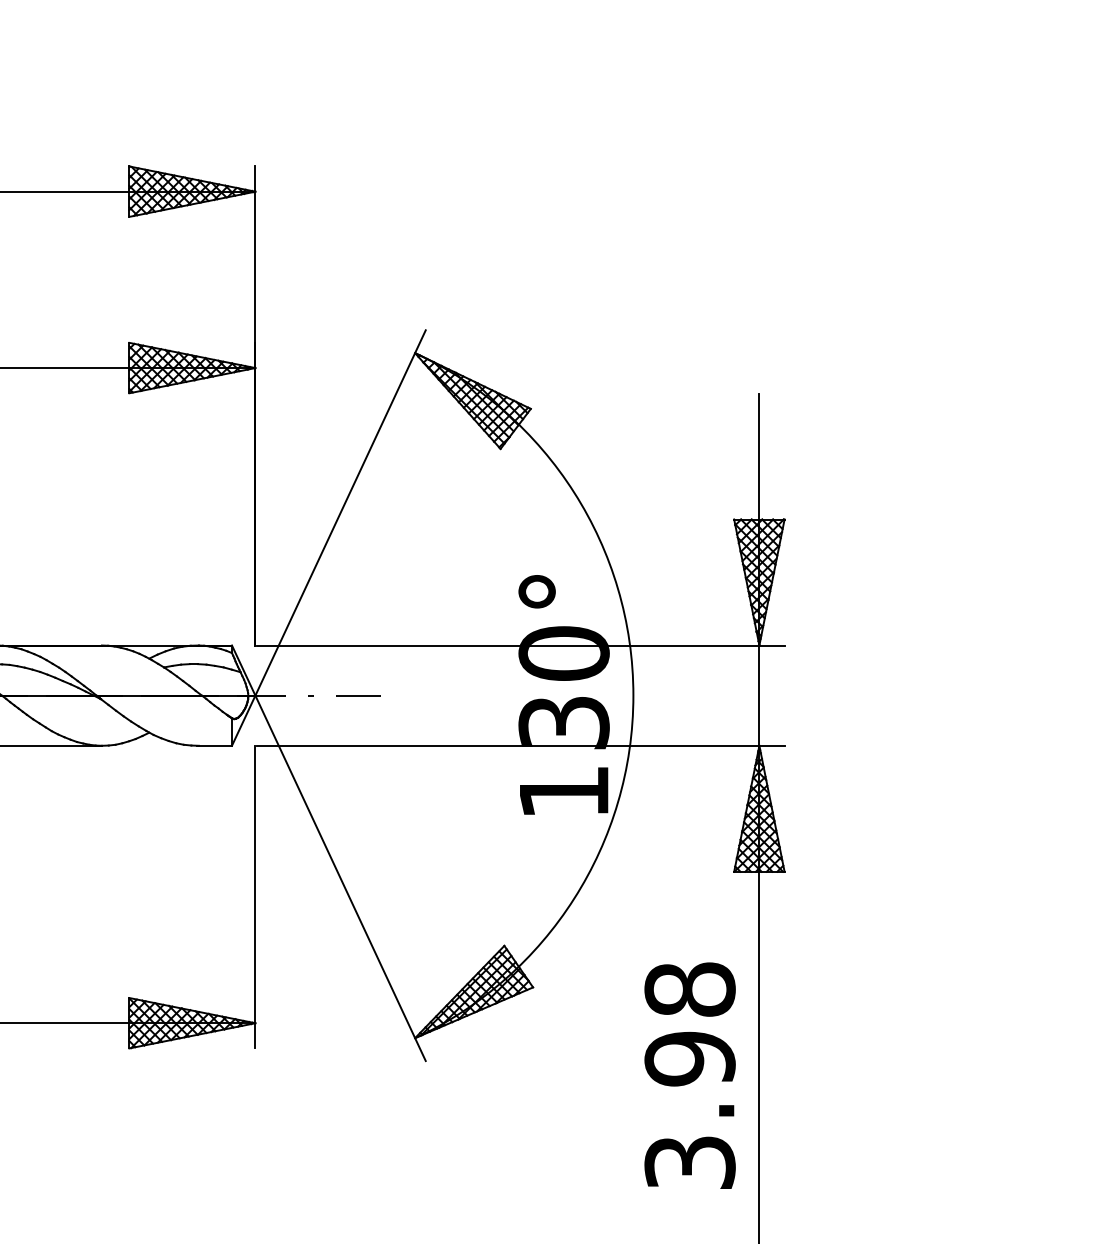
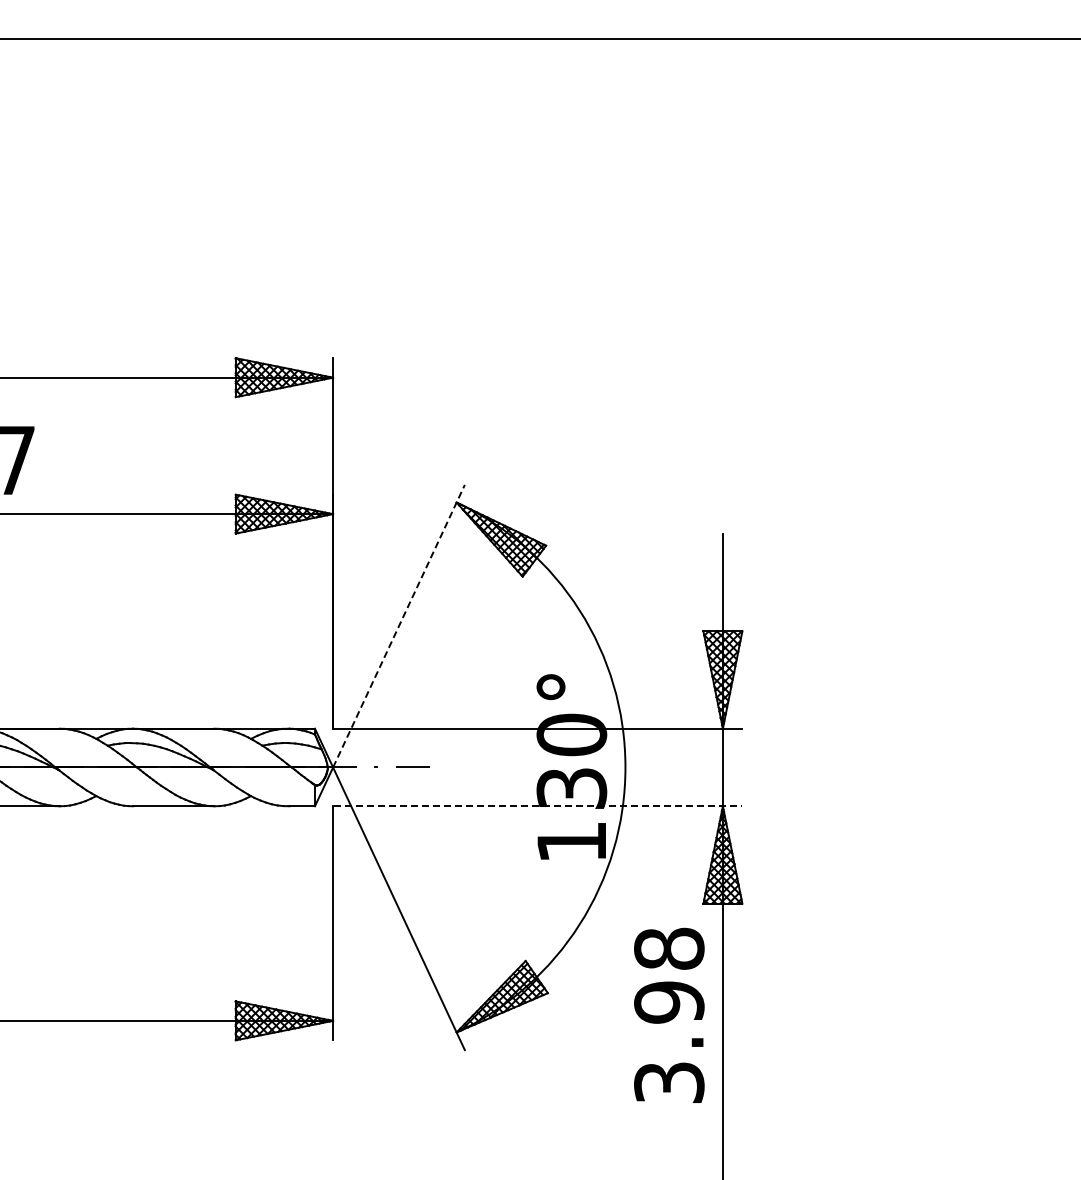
line: (339, 513) -> (398, 626), solid -> dashed
line: (520, 746) -> (538, 806), solid -> dashed
text: (690, 1074) -> (669, 1014), moved

